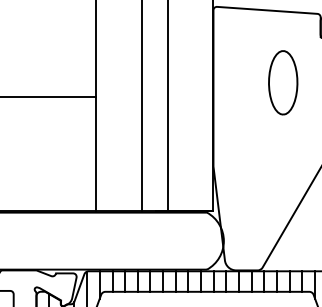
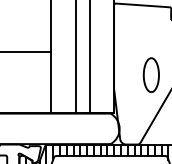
part: (281, 81) -> (150, 74), moved

